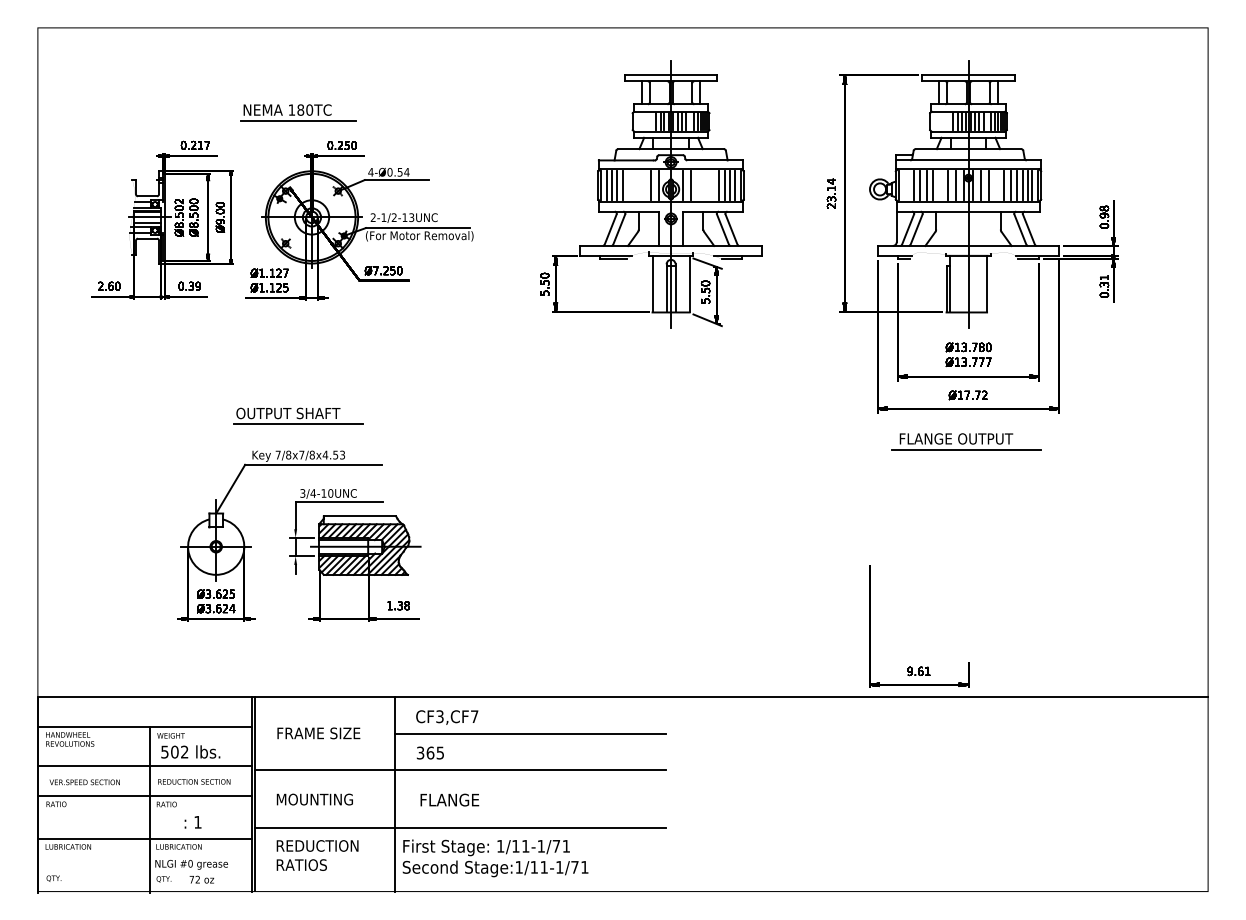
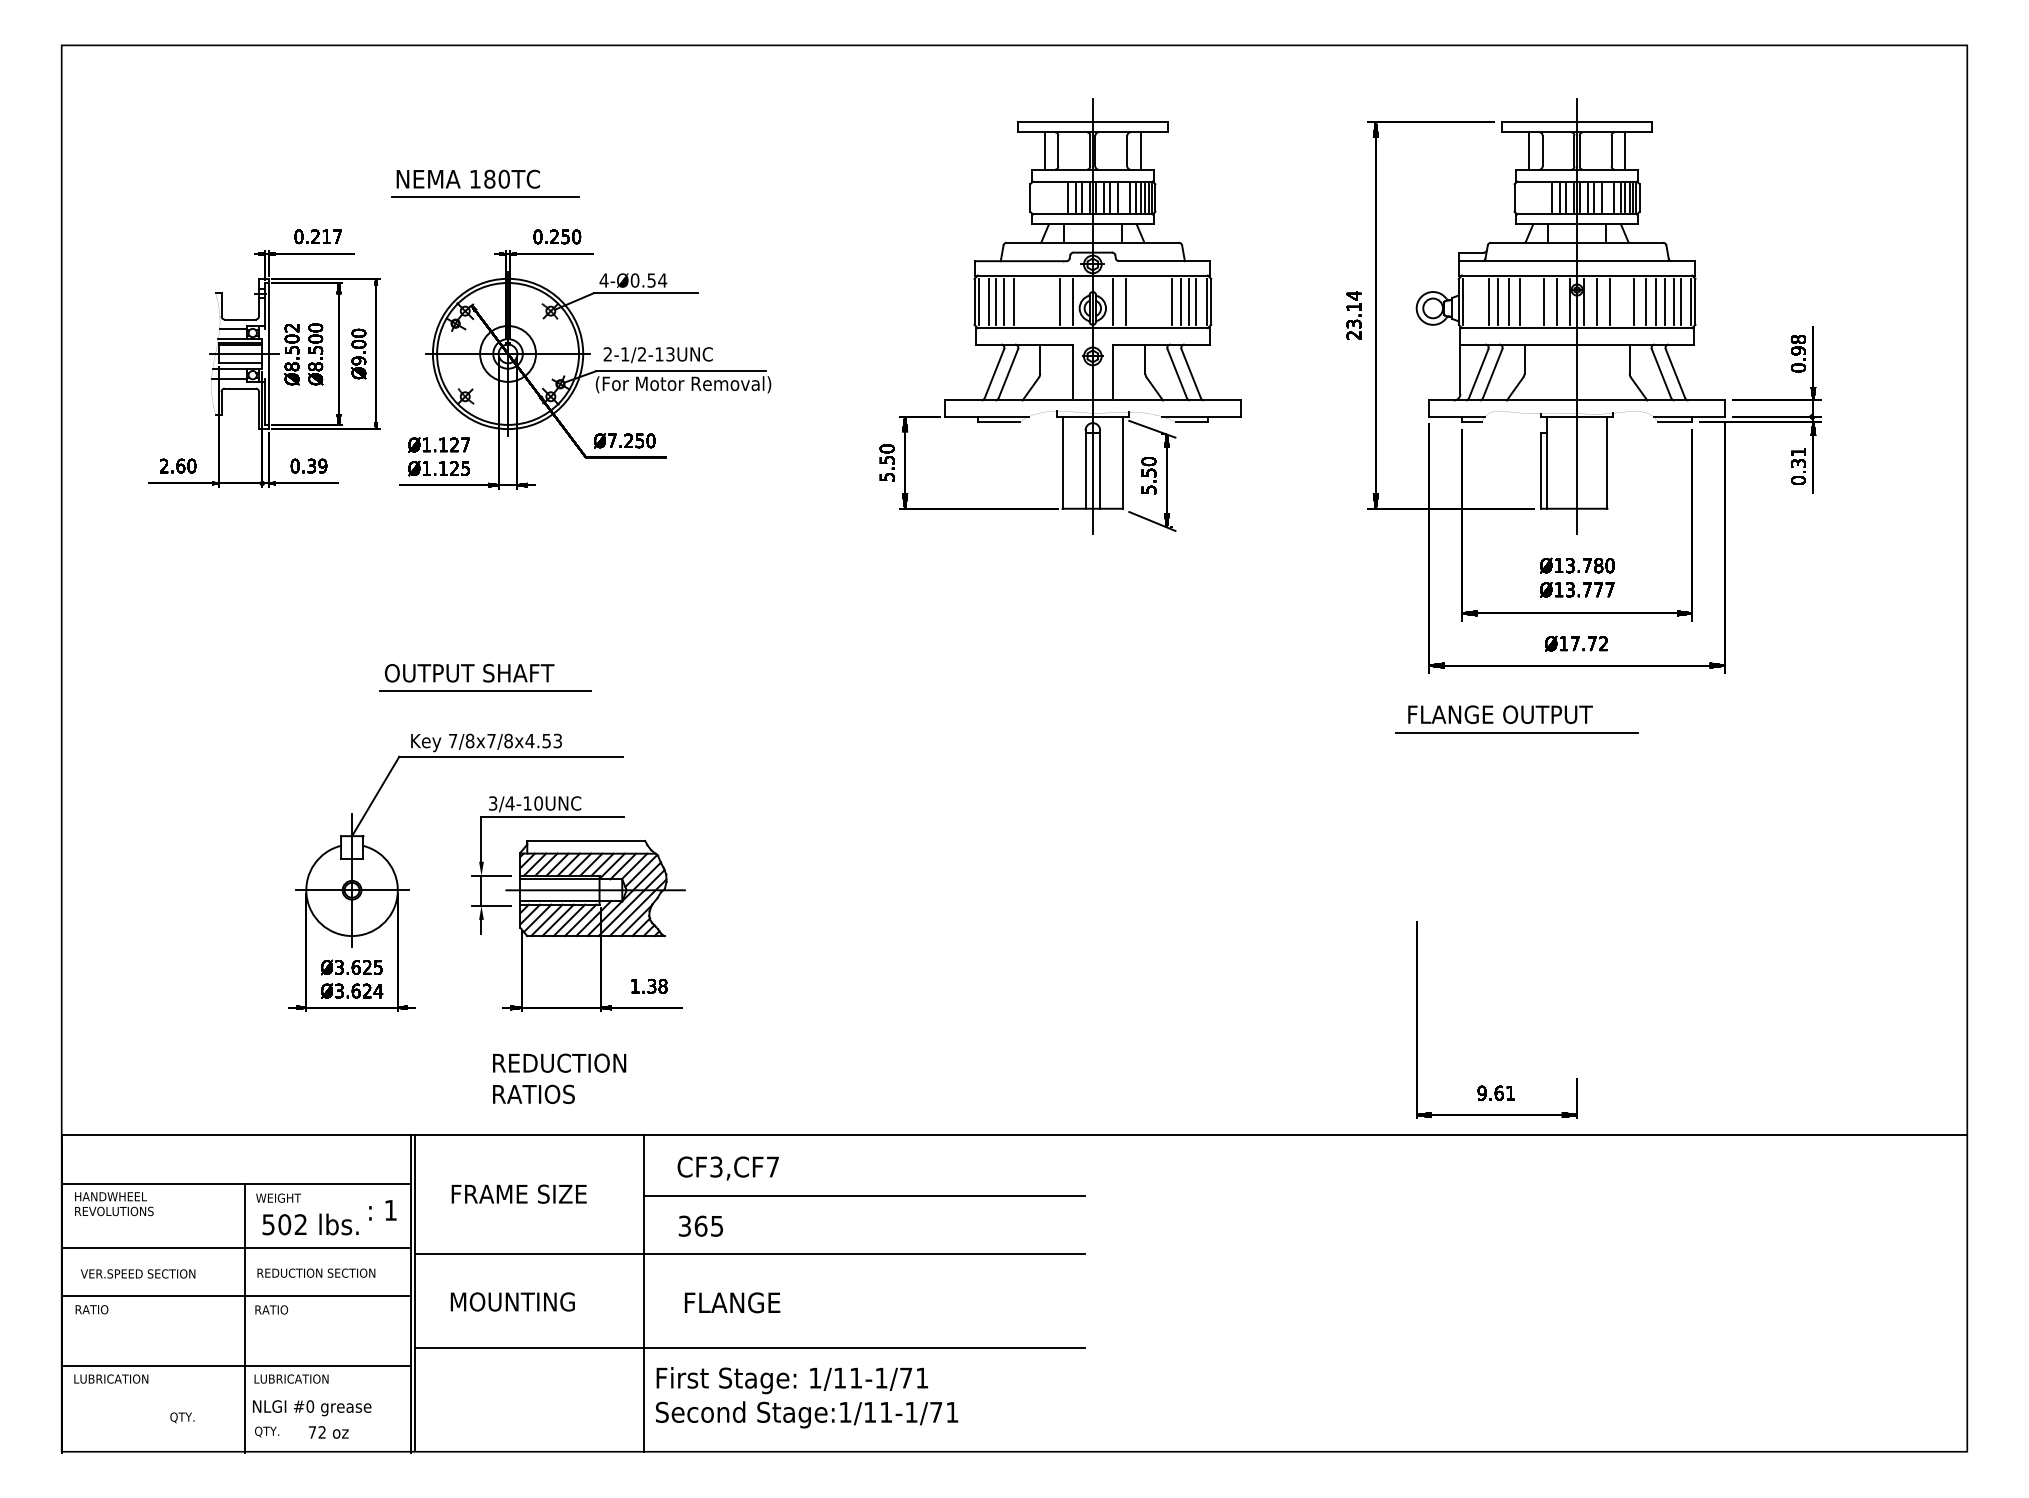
part: (966, 441) -> (1516, 718), moved
text: (192, 822) -> (381, 1210), moved
text: (317, 855) -> (559, 1078), moved
text: (53, 878) -> (181, 1417), moved

